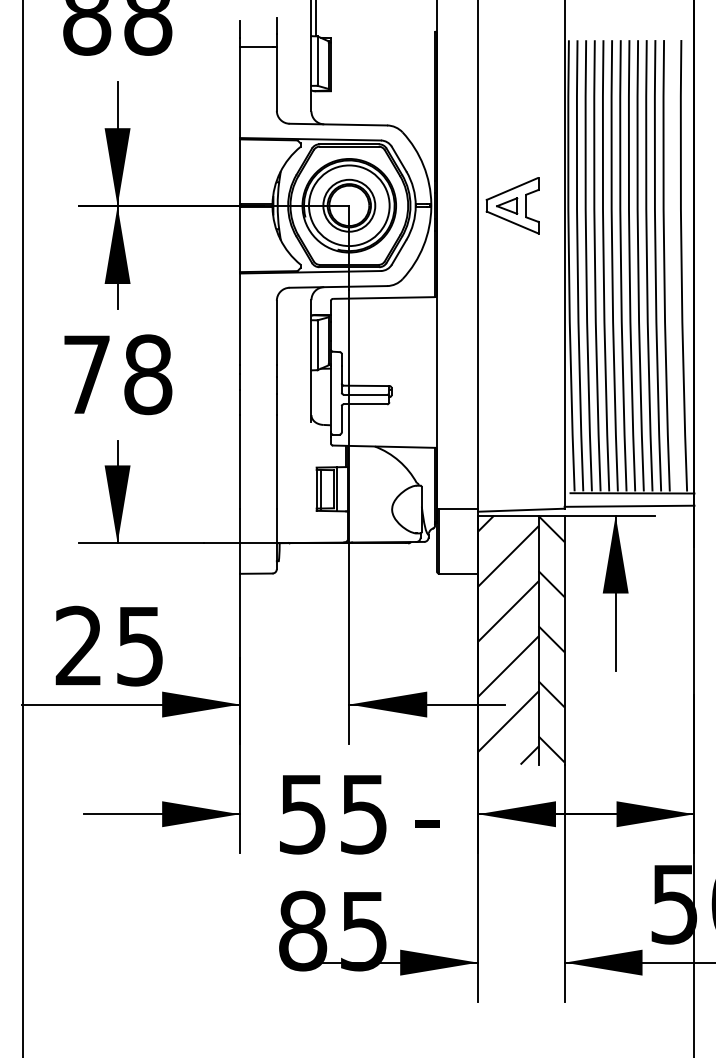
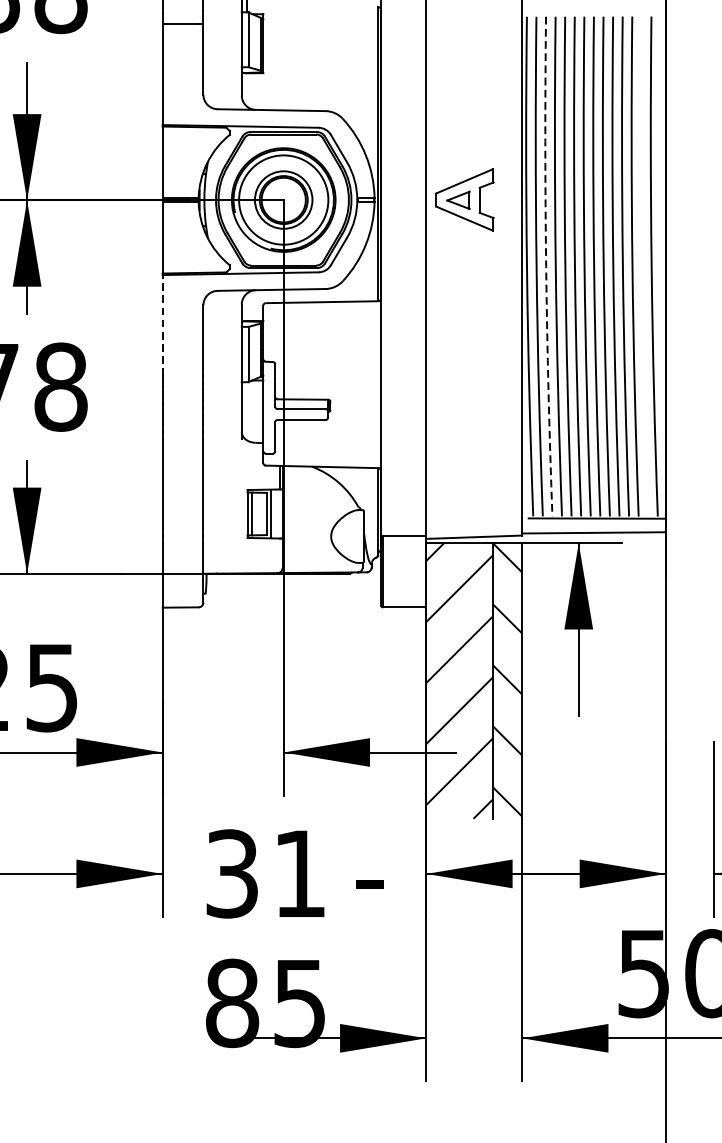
arc: (586, 265) -> (546, 266), solid -> dashed
line: (240, 319) -> (163, 326), solid -> dashed
text: (332, 813) -> (265, 873), 55 -> 31

